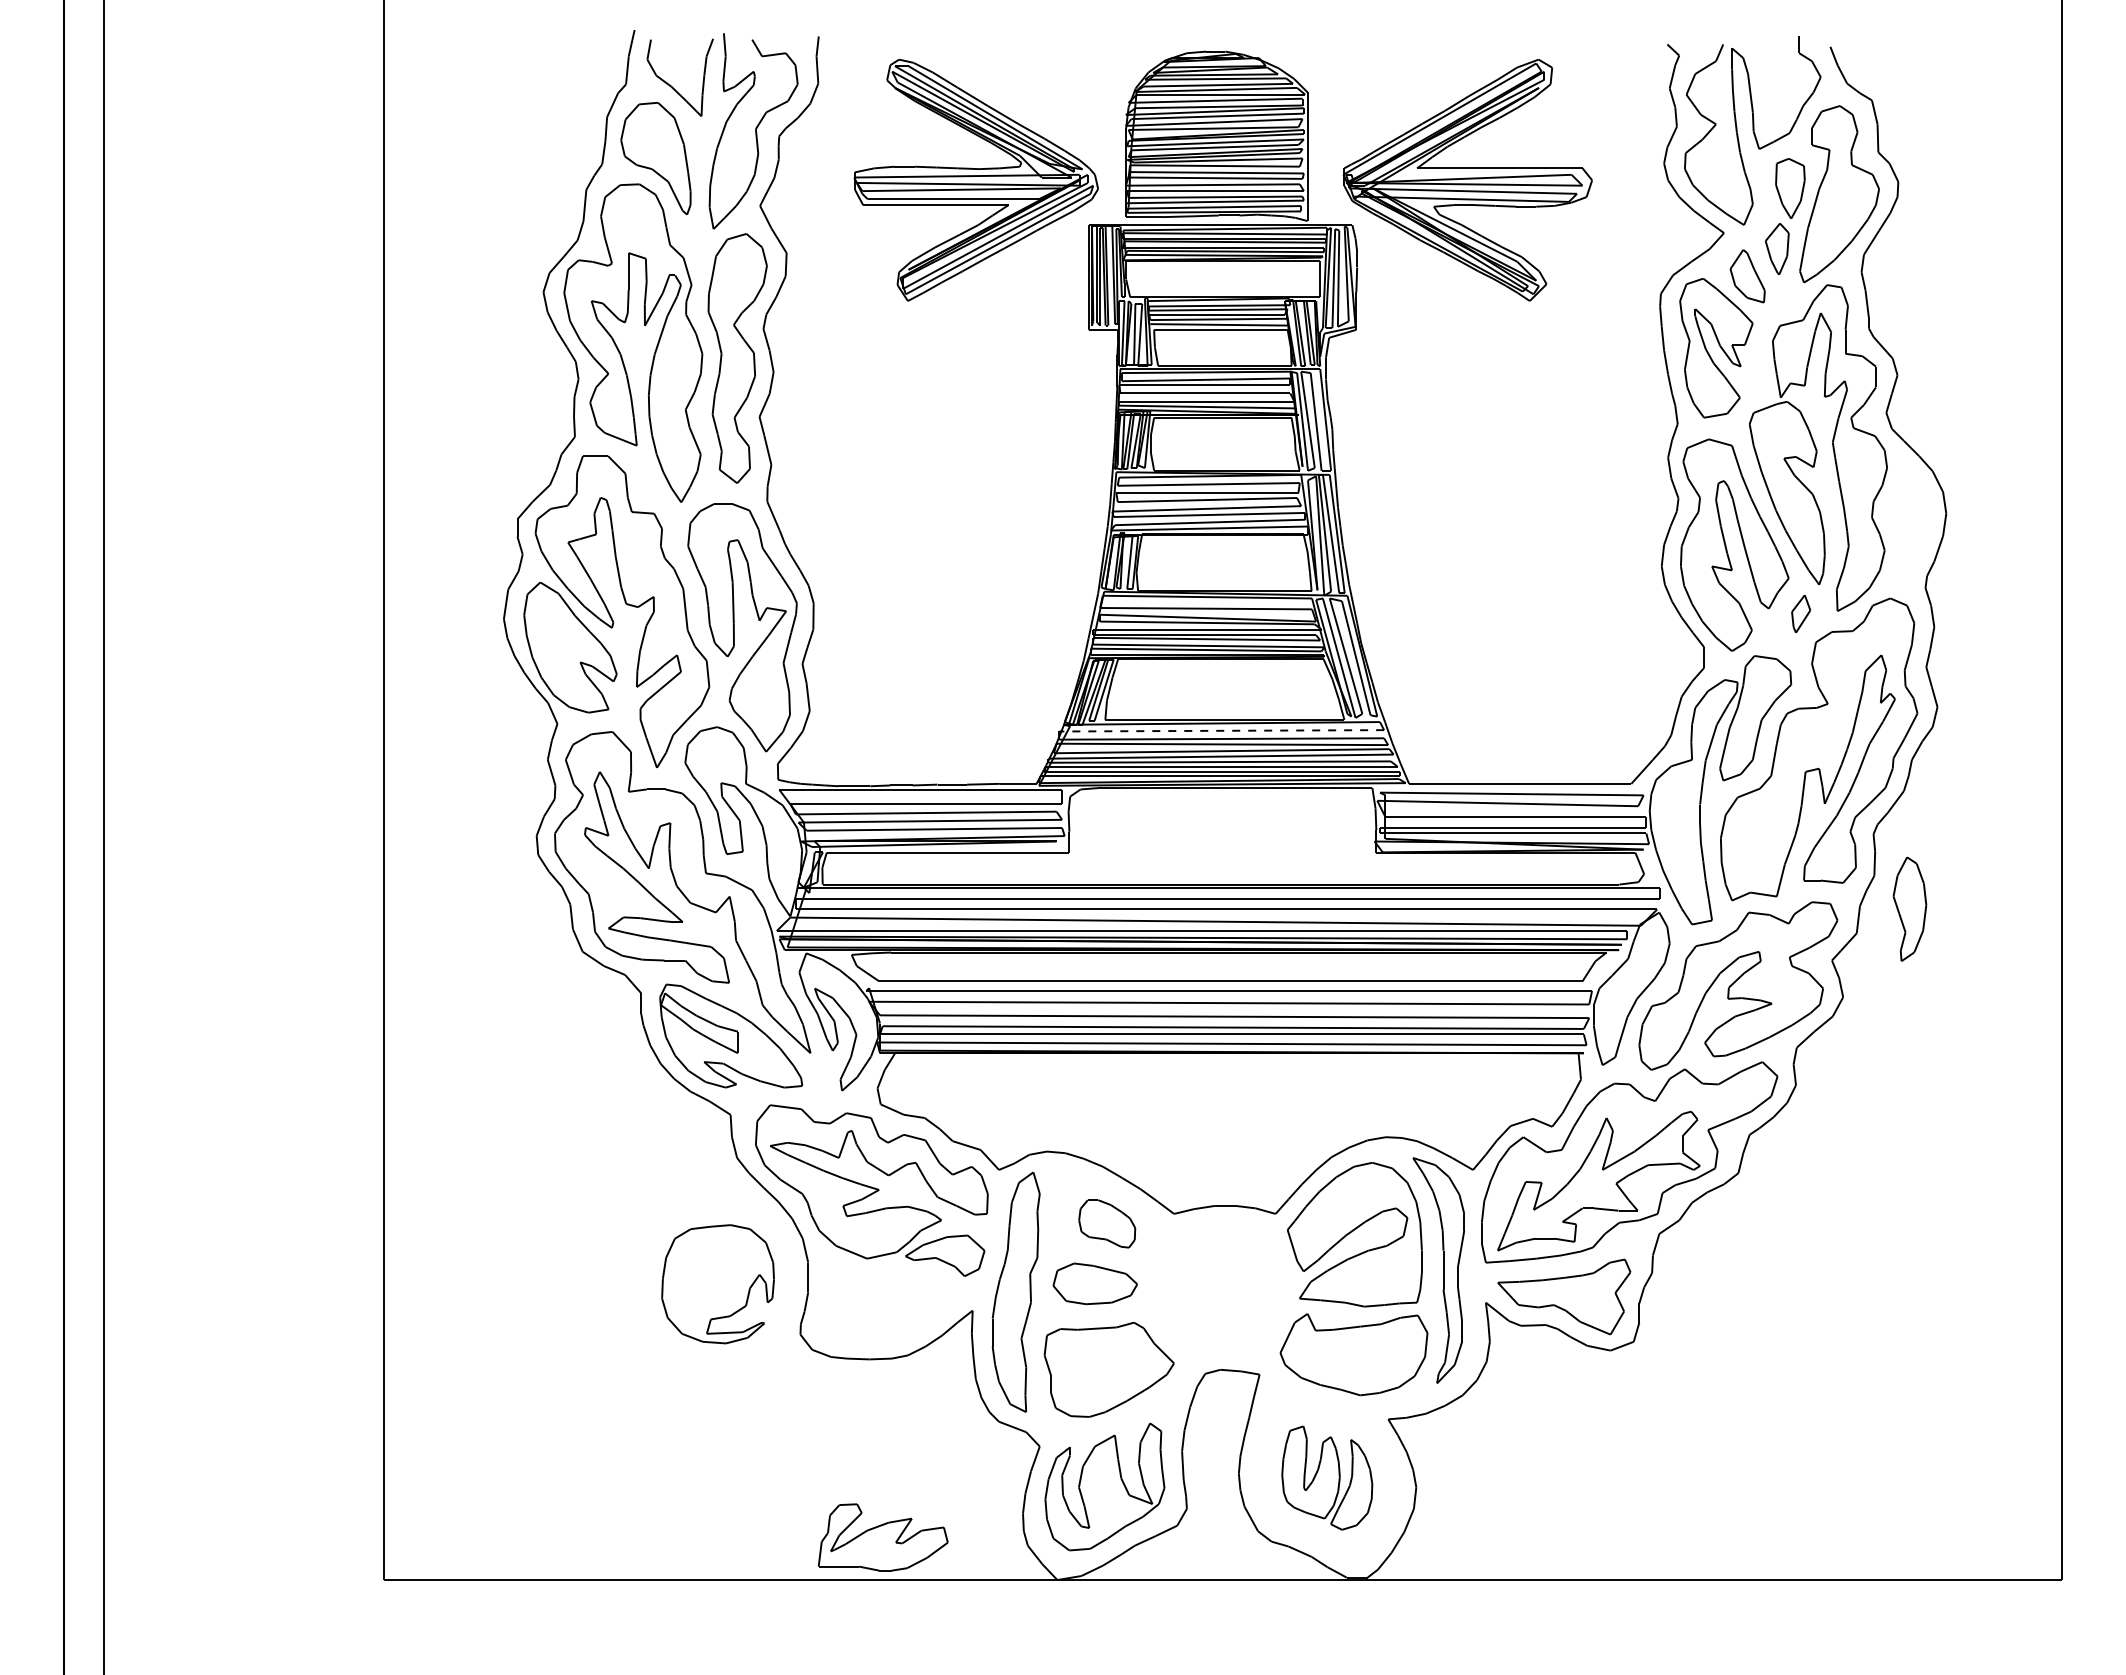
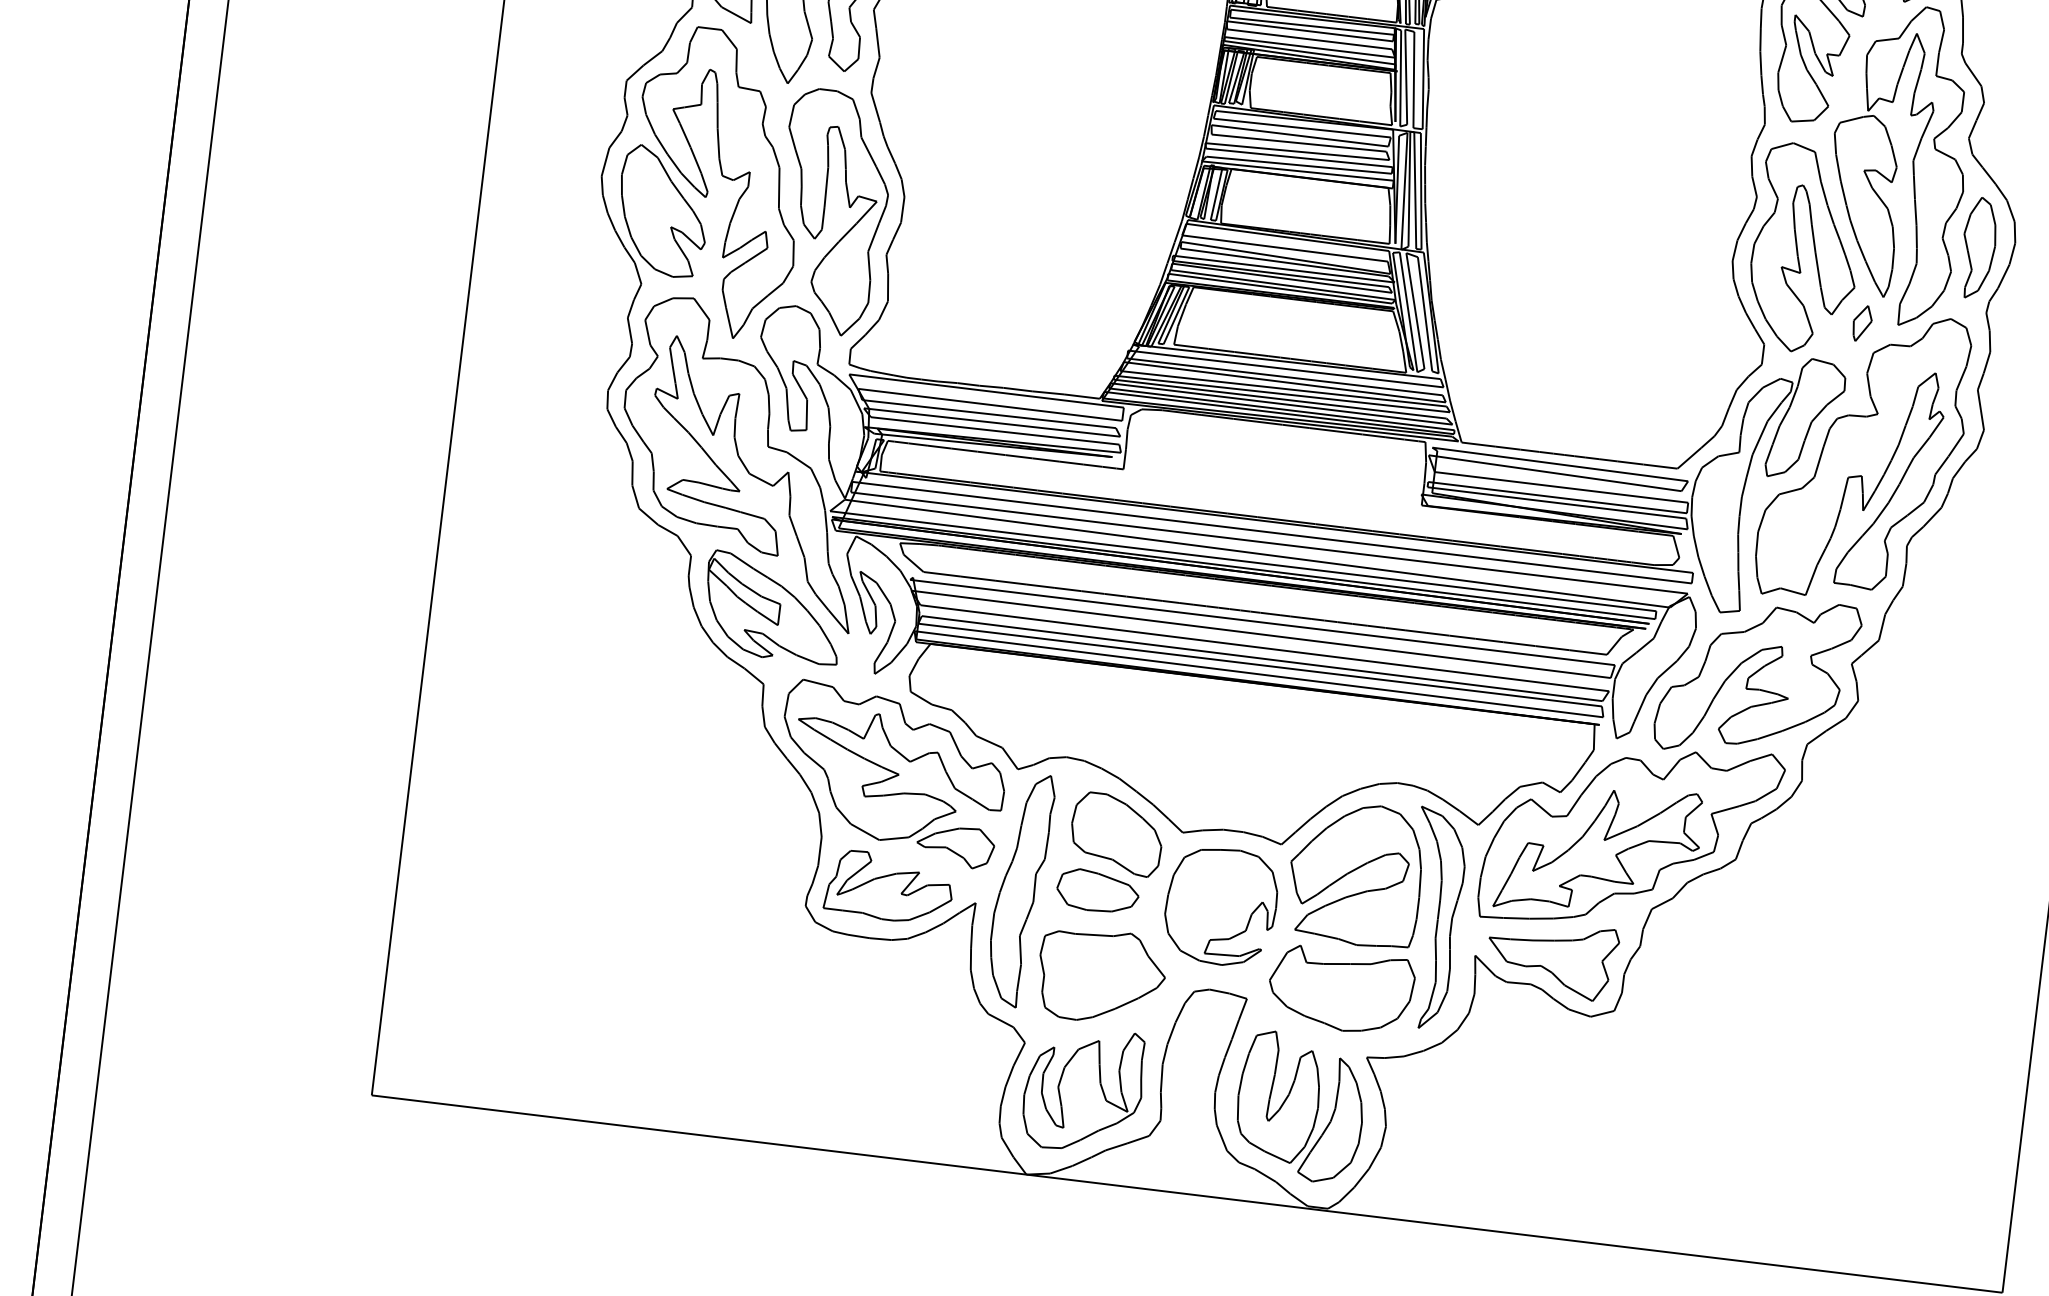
line: (1221, 730) -> (1285, 368), dashed -> solid
part: (1909, 908) -> (1978, 247), moved
part: (1106, 1223) -> (1116, 834), size x1.67
part: (717, 1284) -> (1220, 906), moved
part: (1327, 1477) -> (1300, 1106), size x1.43
part: (883, 1537) -> (889, 887), moved

